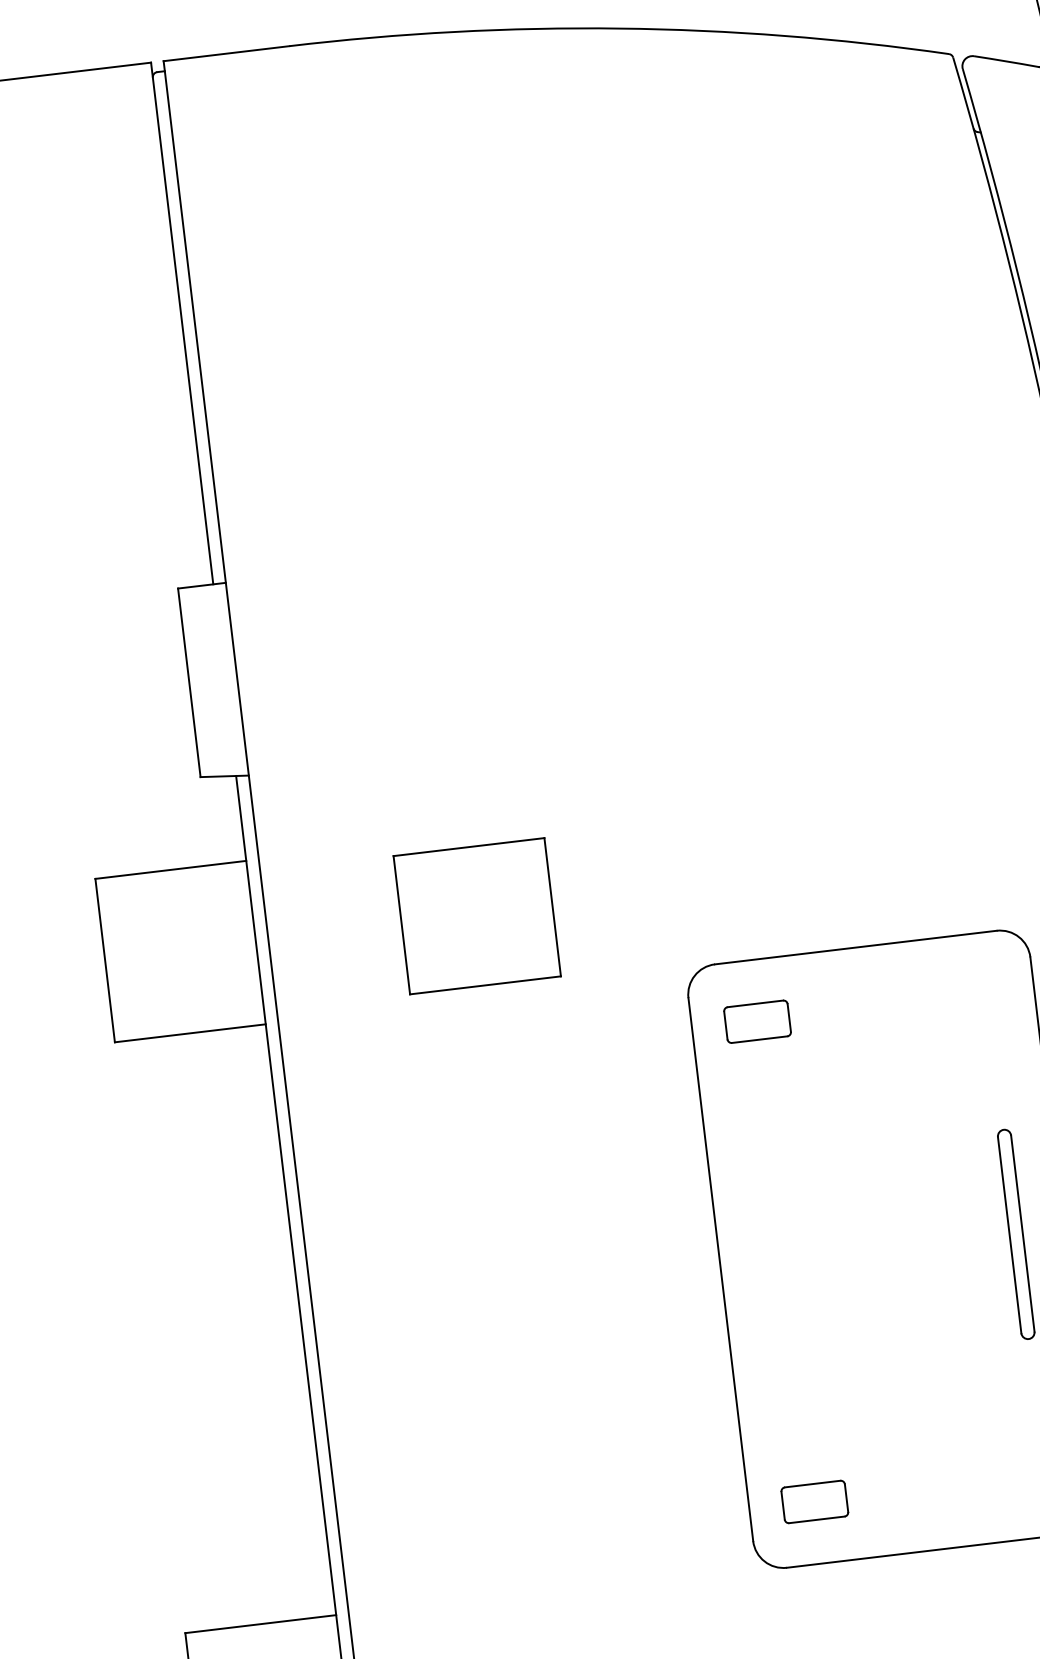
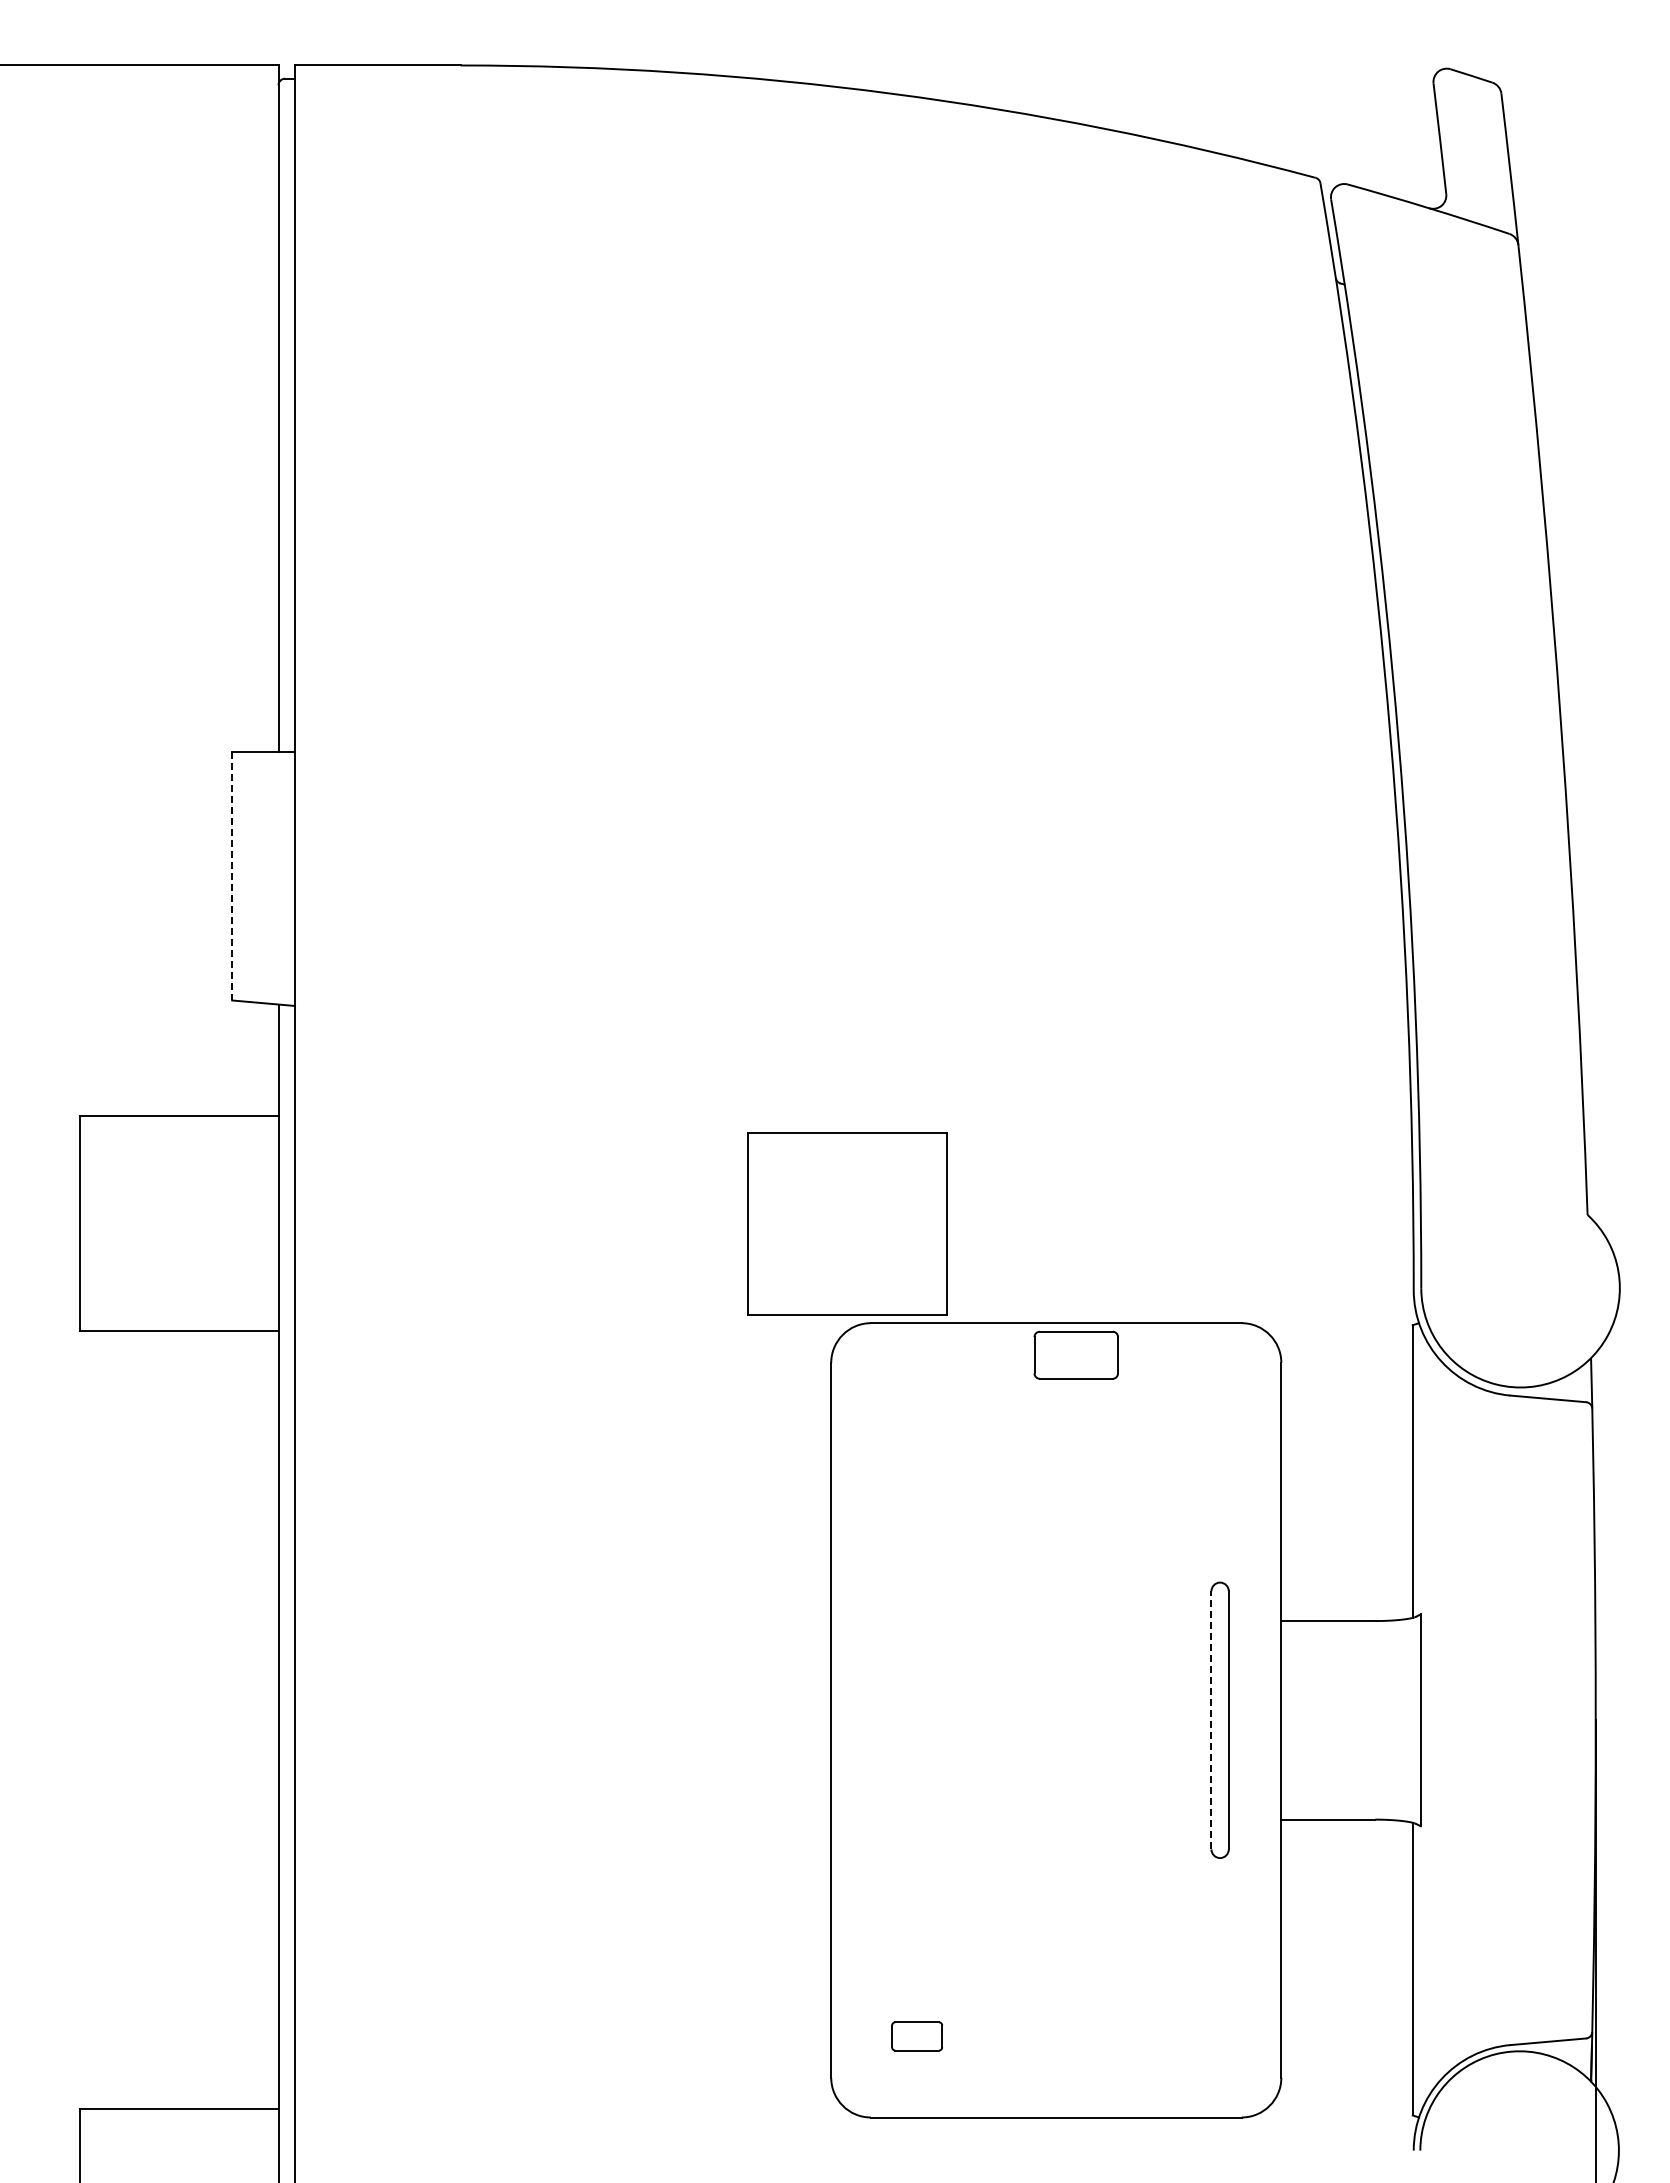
line: (189, 682) -> (232, 876), solid -> dashed
part: (477, 915) -> (847, 1223), moved
part: (756, 1021) -> (1075, 1354), moved
line: (1009, 1234) -> (1211, 1719), solid -> dashed
part: (814, 1502) -> (916, 2036), size x0.6

